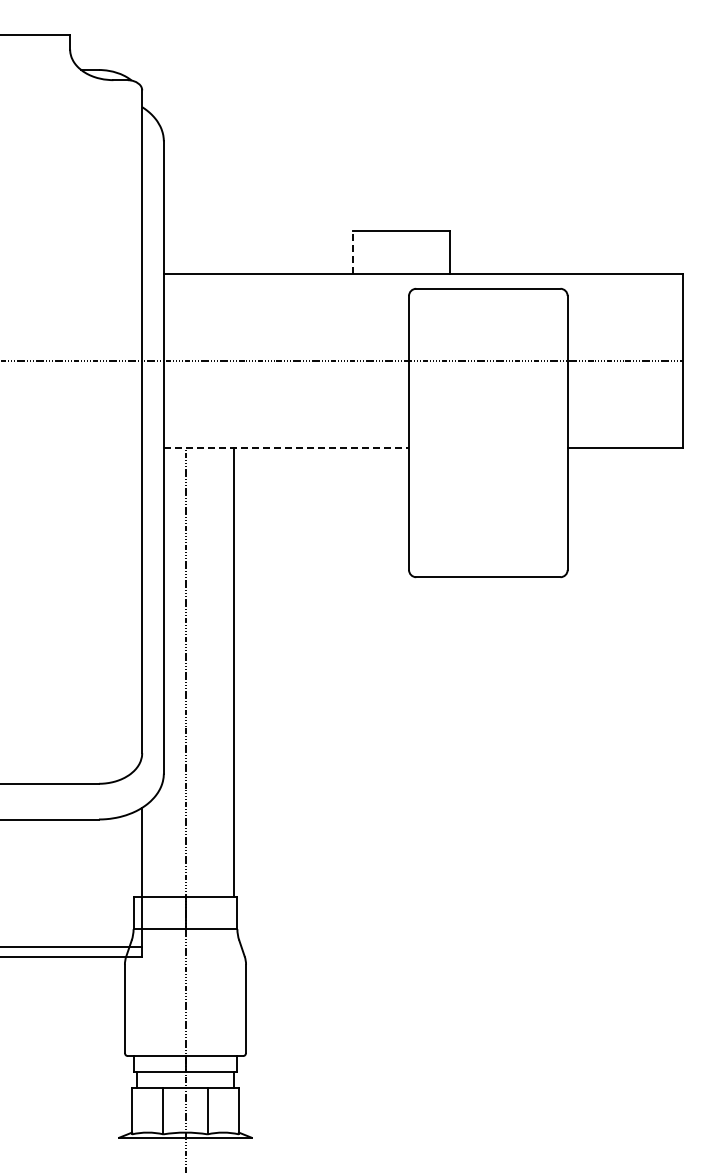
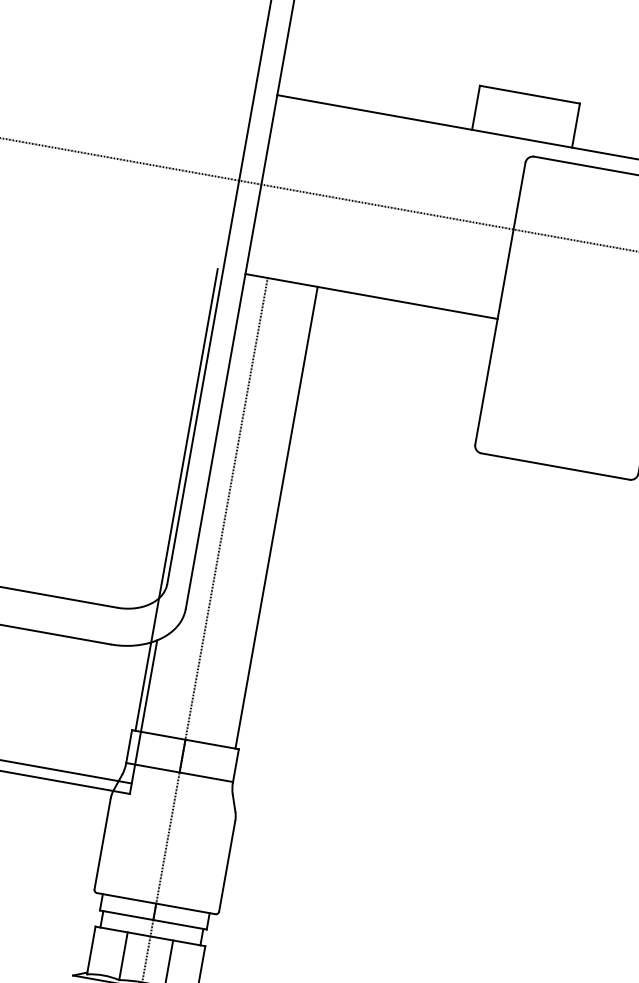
line: (353, 252) -> (476, 107), dashed -> solid
line: (286, 447) -> (371, 296), dashed -> solid
line: (136, 671) -> (176, 499), added

